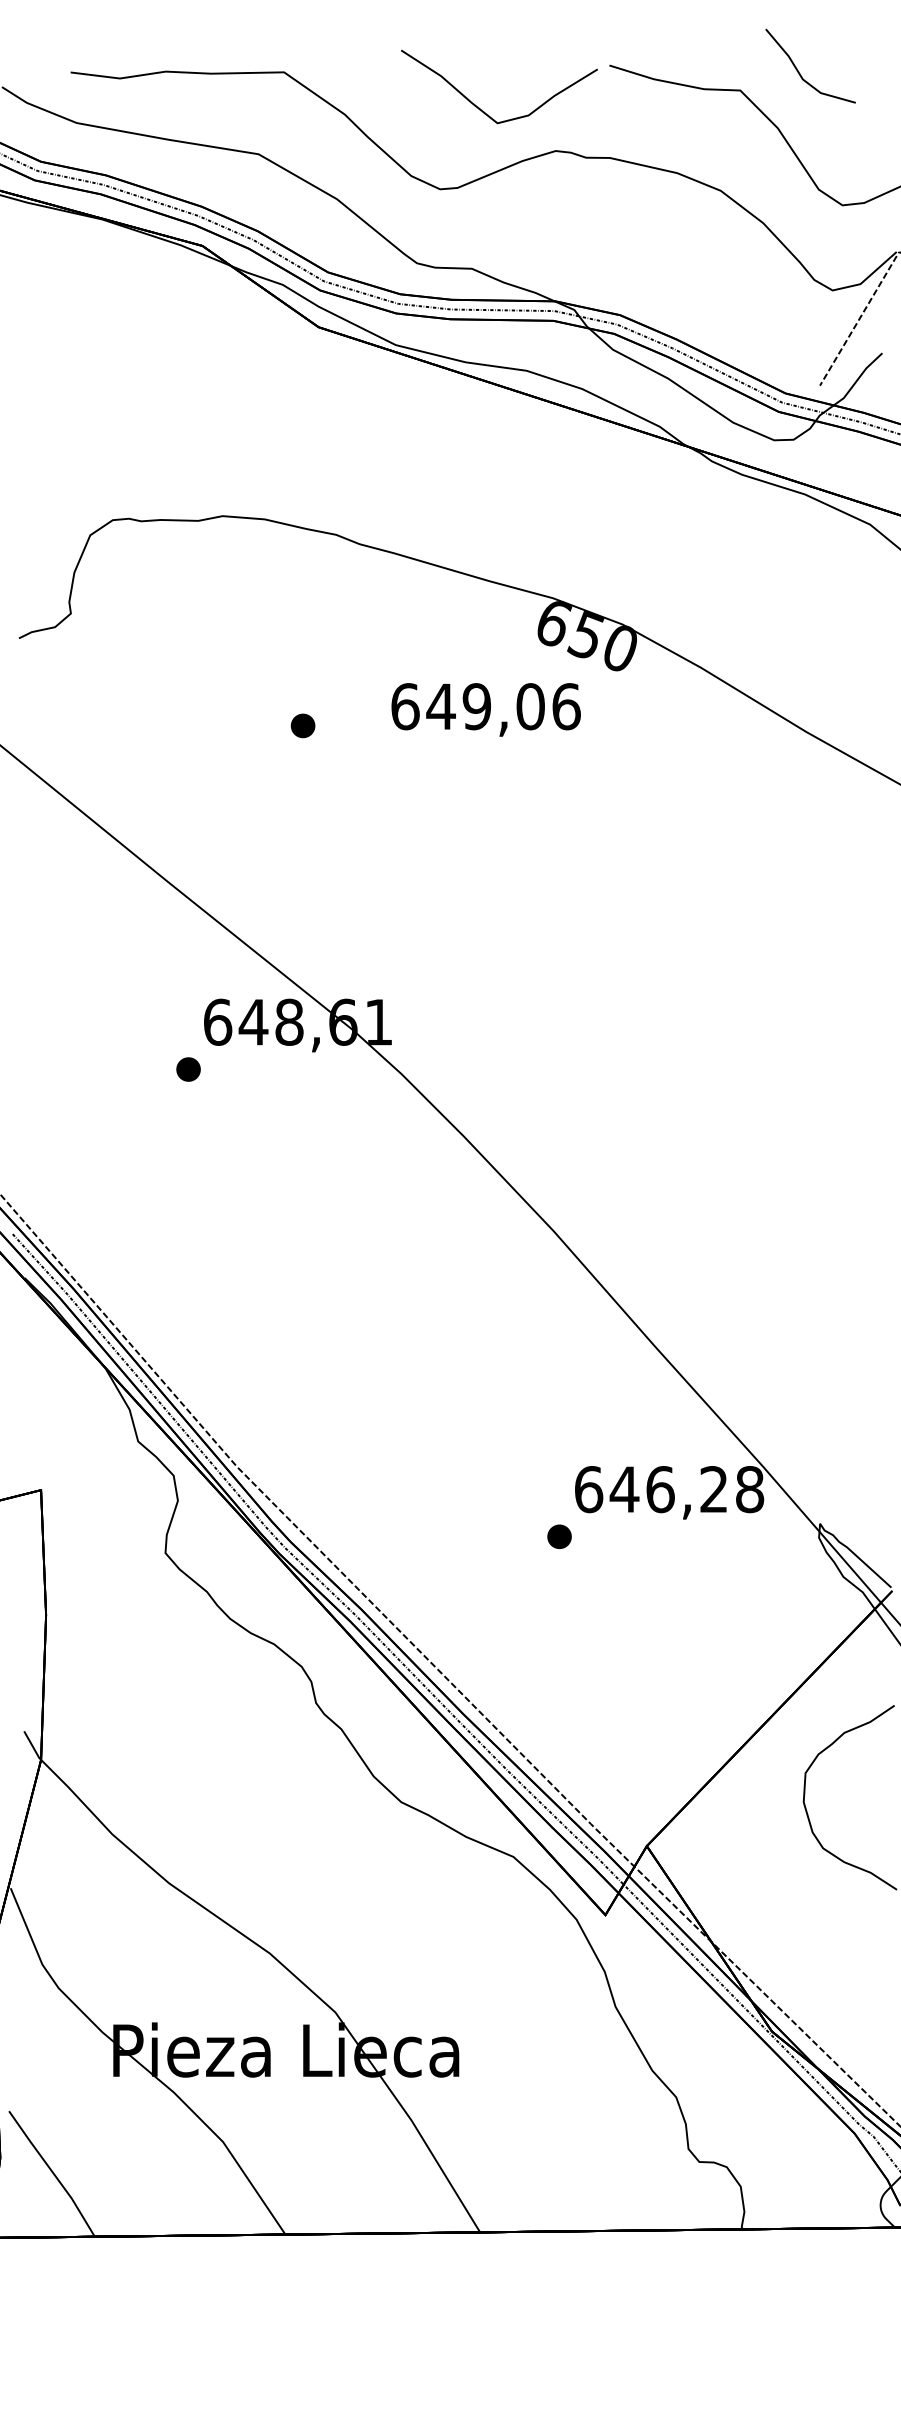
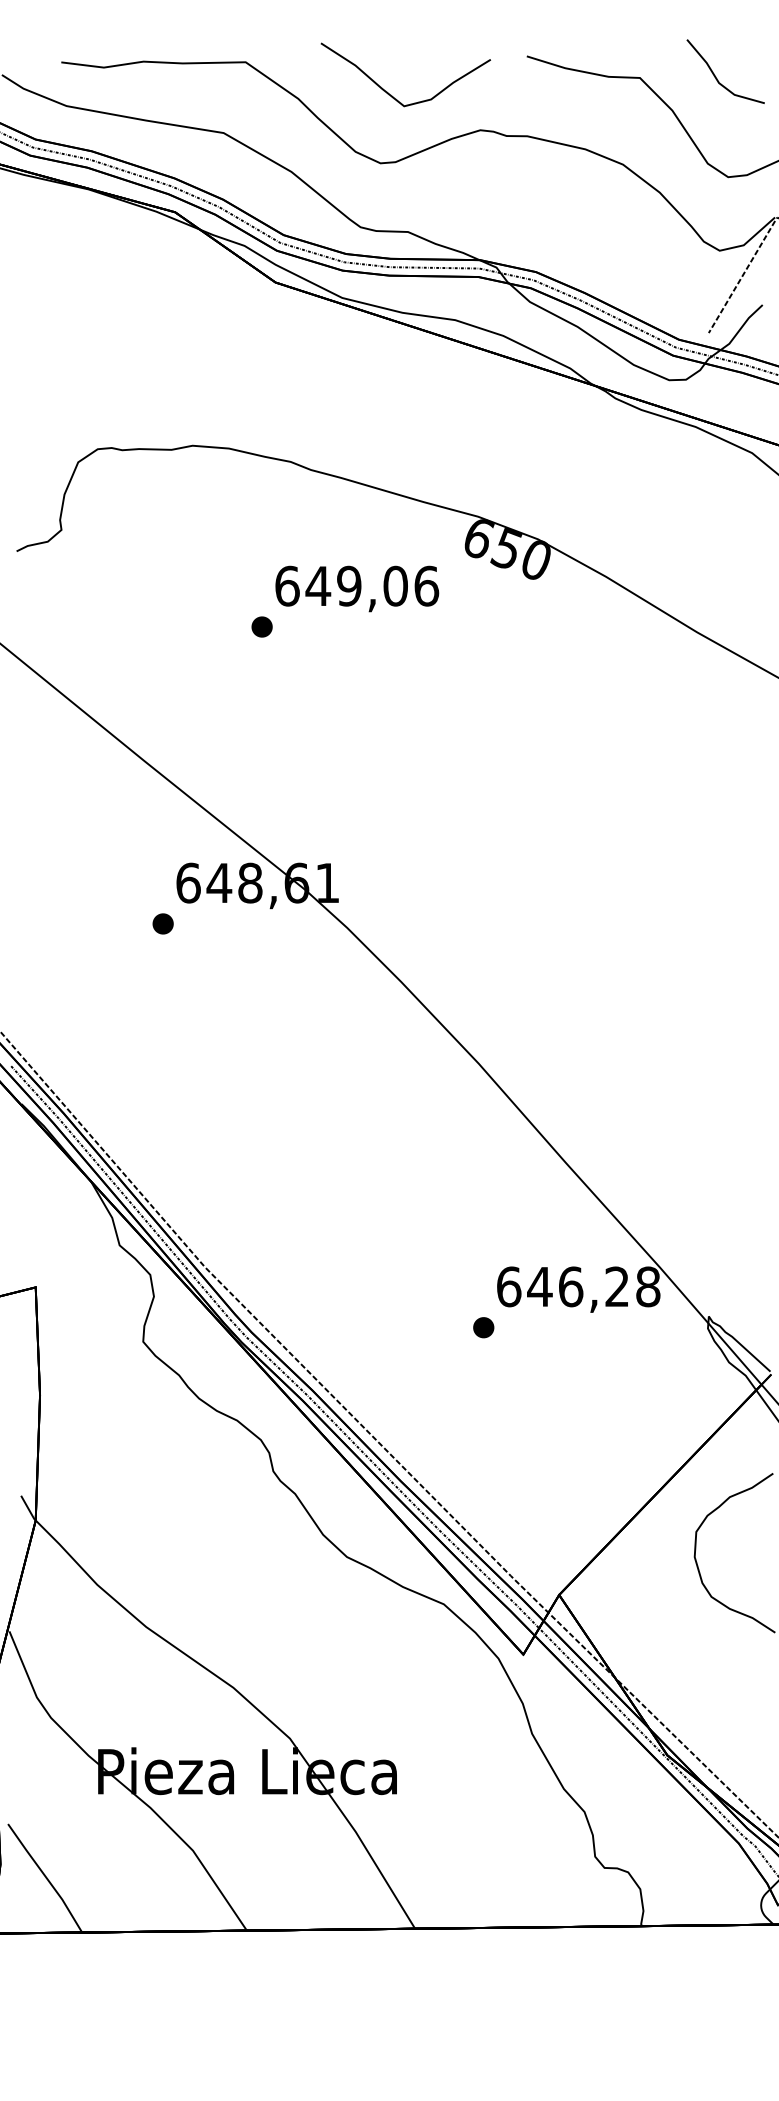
line: (799, 71) -> (716, 76), moved
curve: (483, 110) -> (392, 95), moved
text: (485, 709) -> (356, 588), moved

